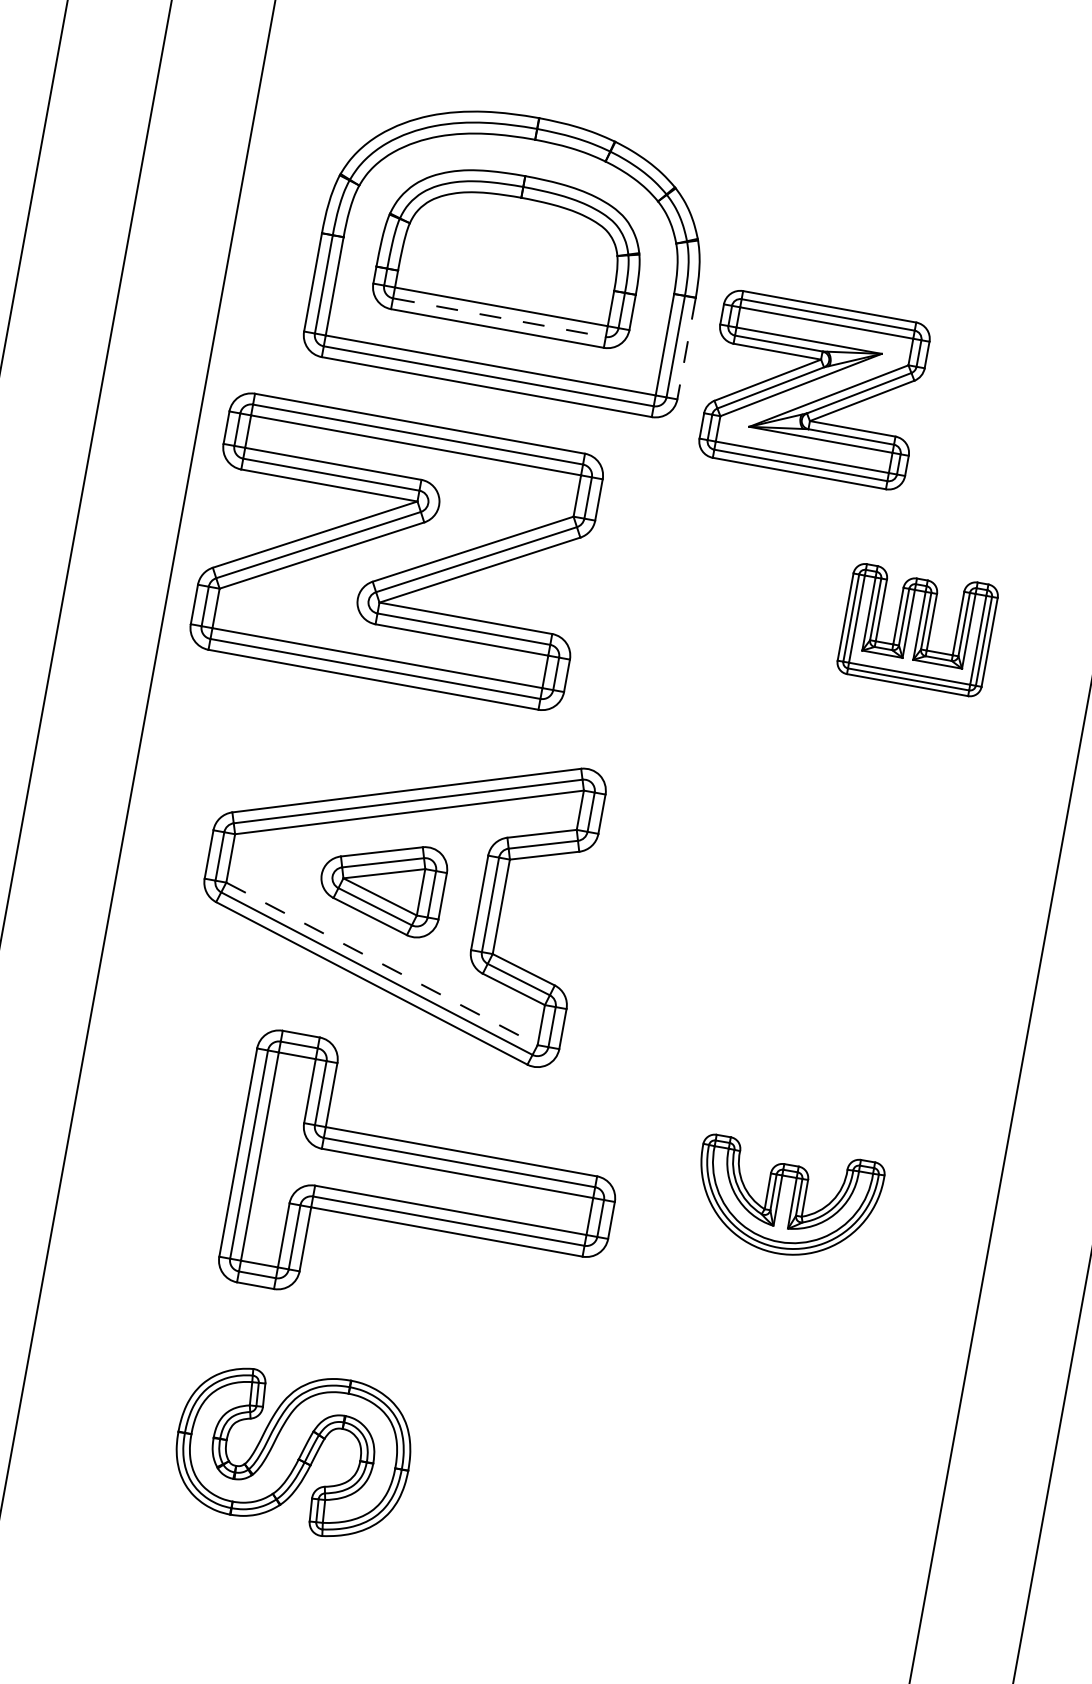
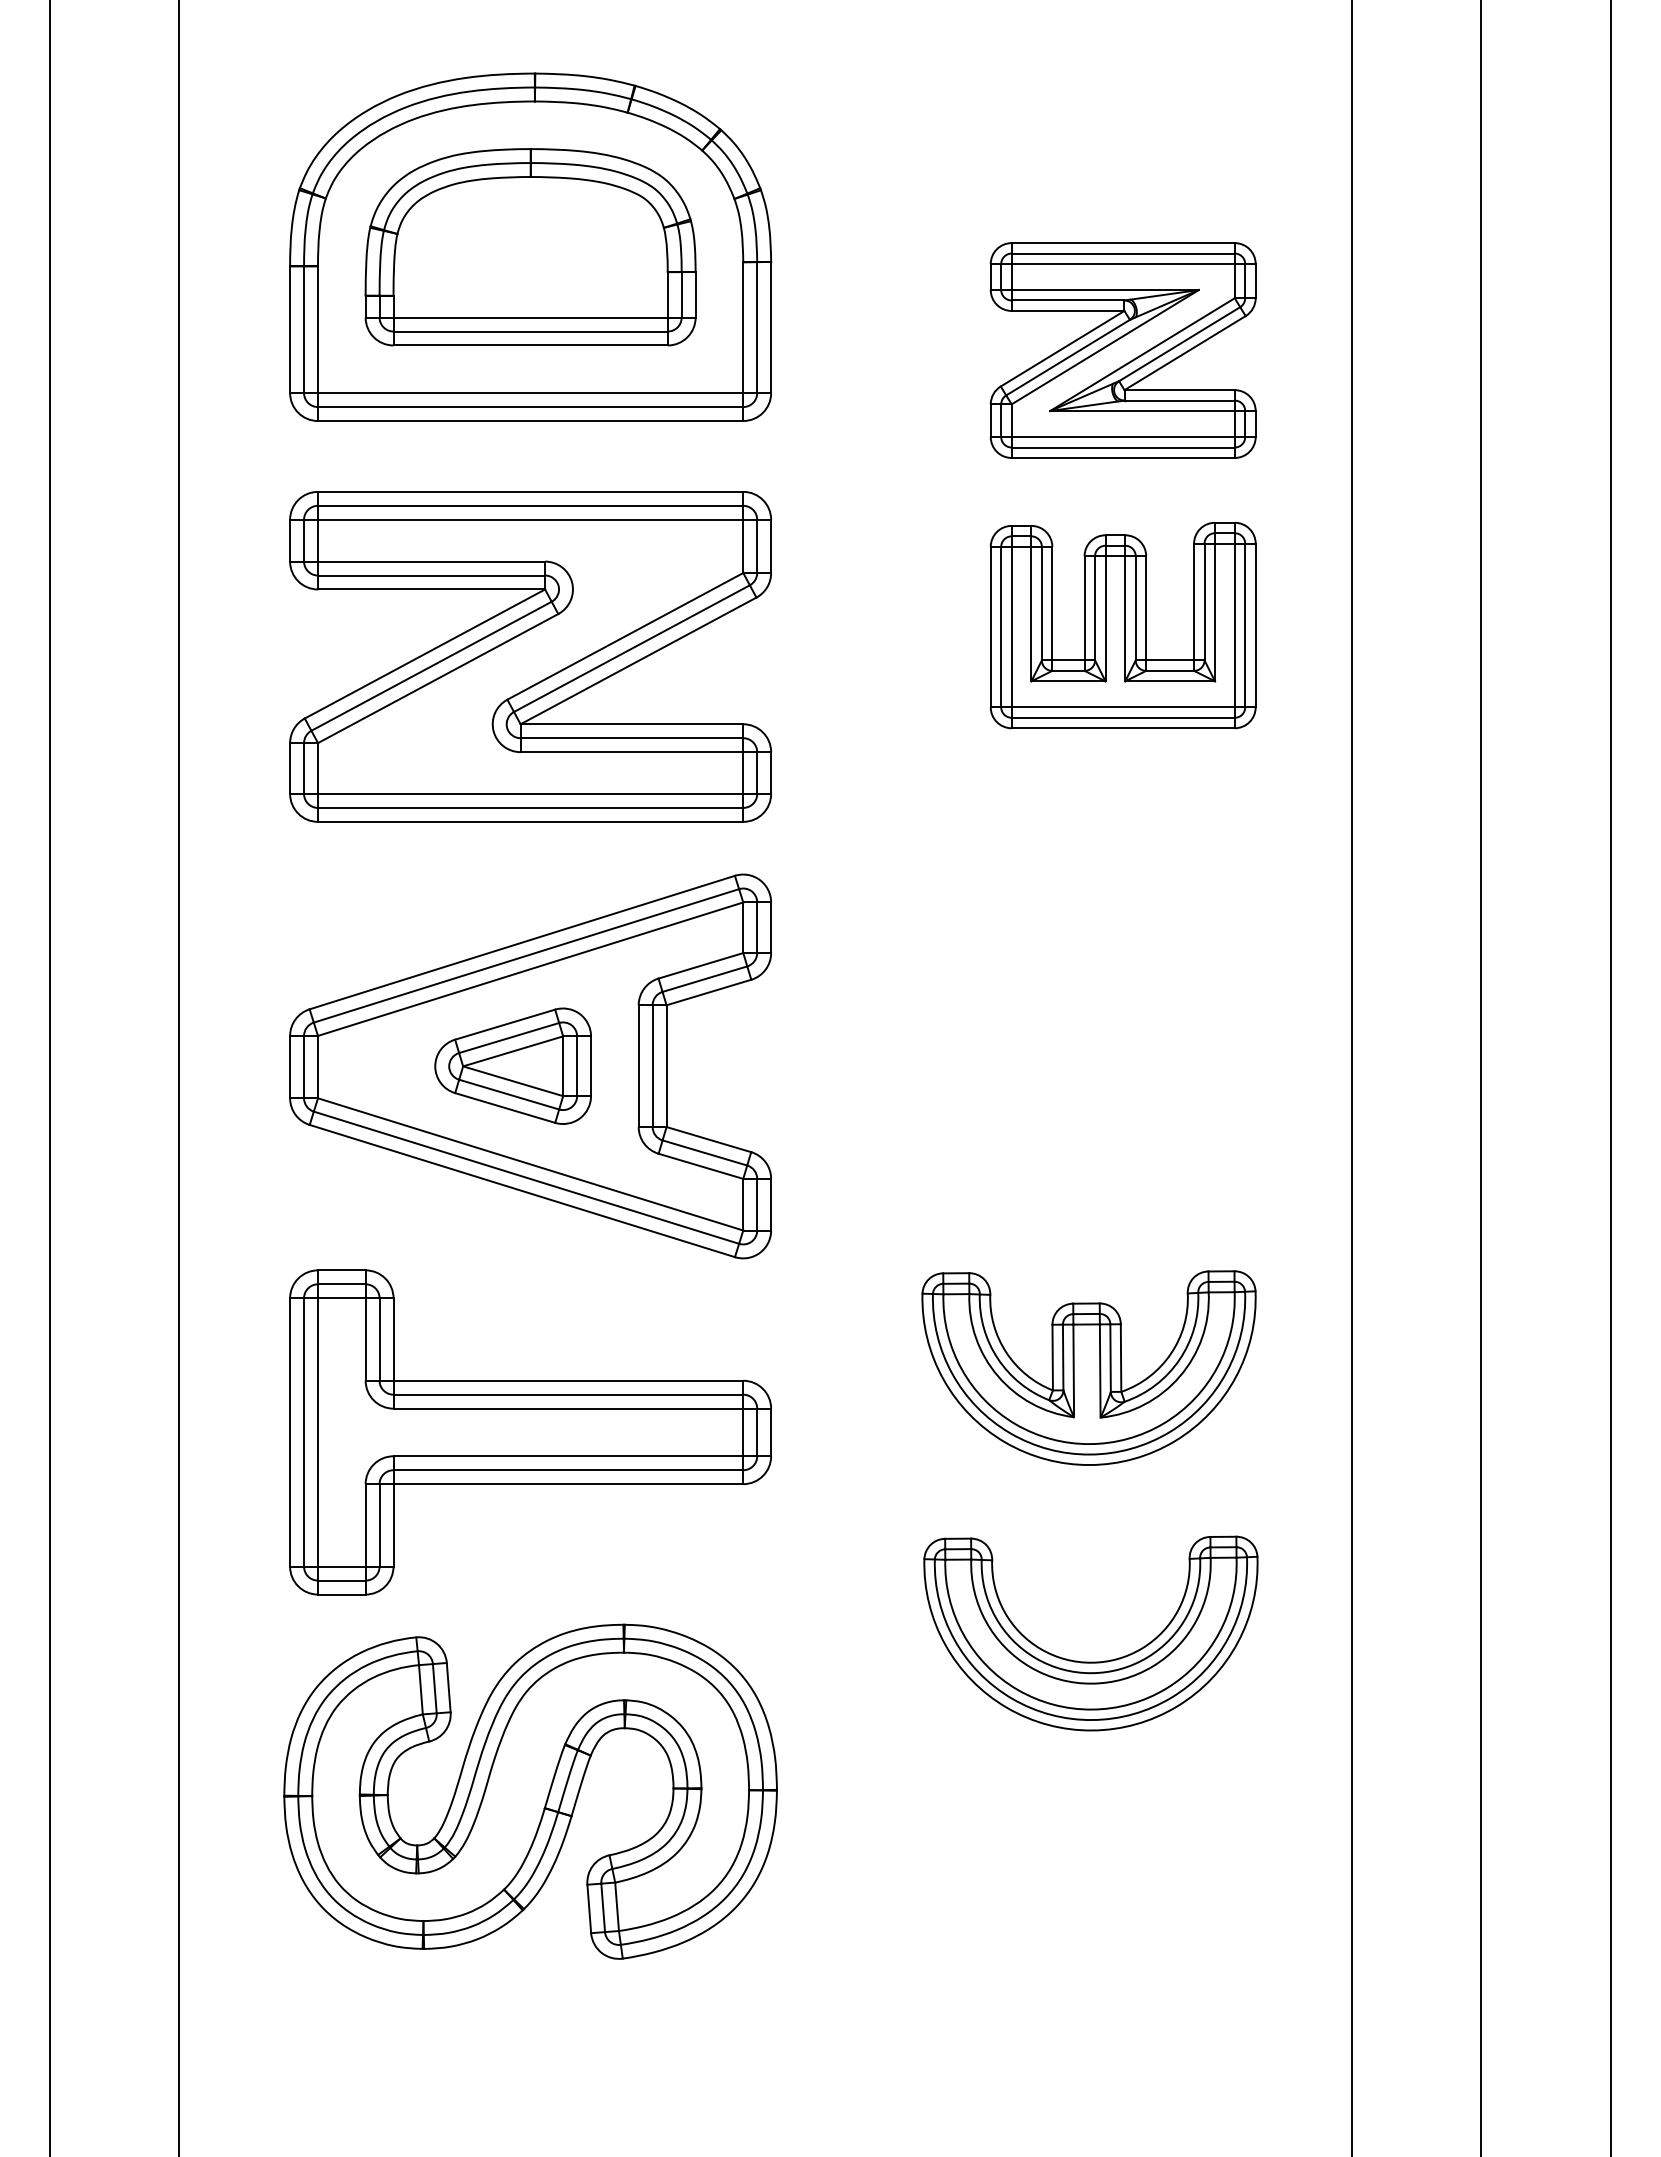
line: (500, 317) -> (531, 331), dashed -> solid
line: (686, 349) -> (771, 328), dashed -> solid
part: (813, 390) -> (1122, 350), moved
part: (396, 551) -> (530, 656), moved
part: (917, 629) -> (1122, 625), size x1.43
line: (381, 963) -> (530, 1164), dashed -> solid
part: (424, 1186) -> (530, 1432), moved
part: (786, 1200) -> (1088, 1367), size x1.43
part: (746, 1428) -> (1090, 1661), added
part: (293, 1450) -> (530, 1791), size x1.67

